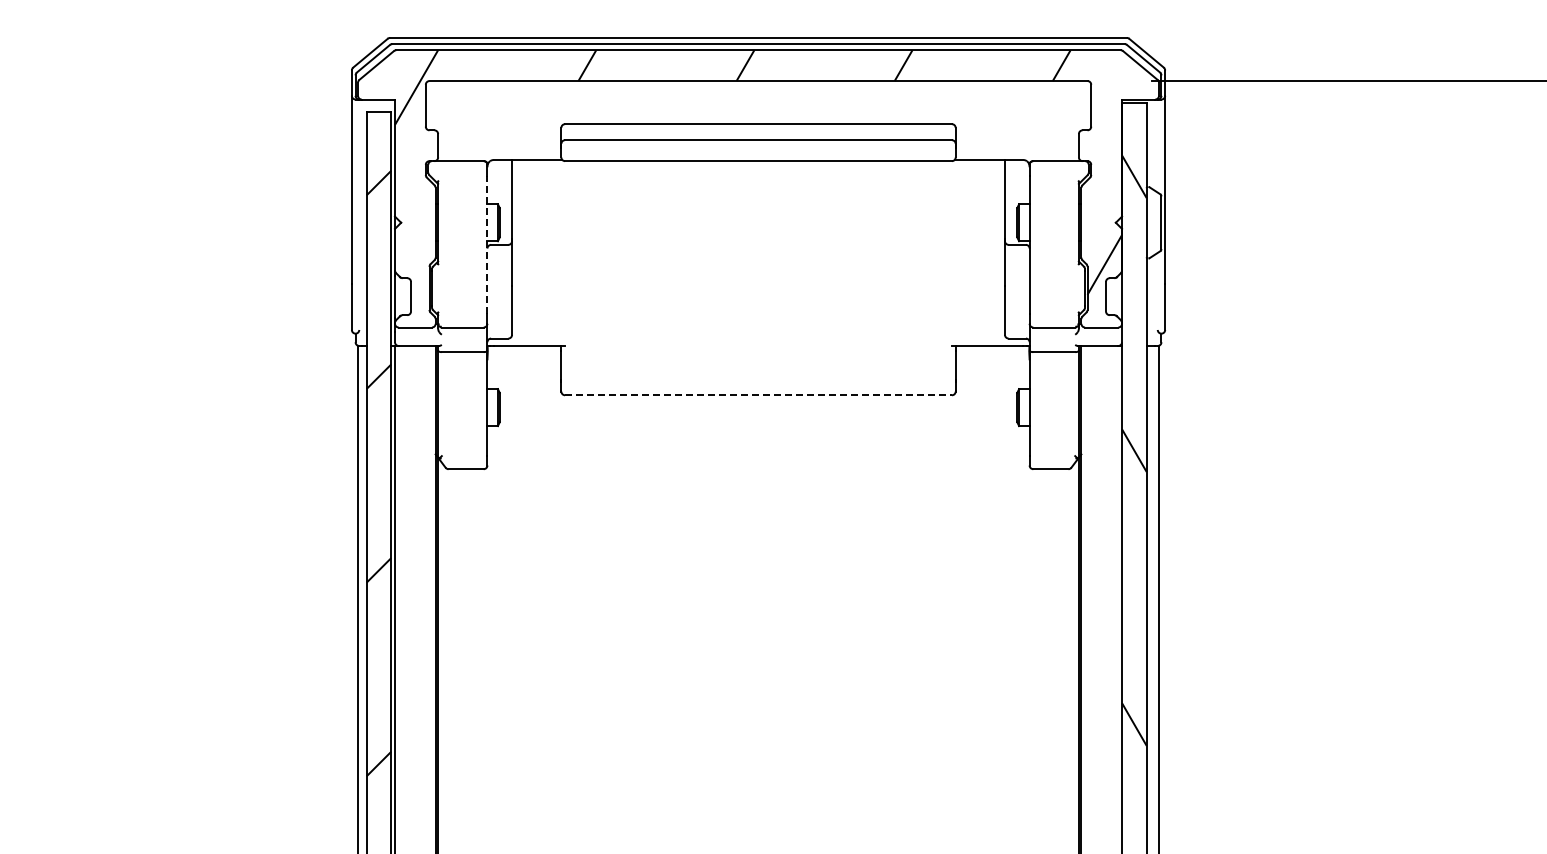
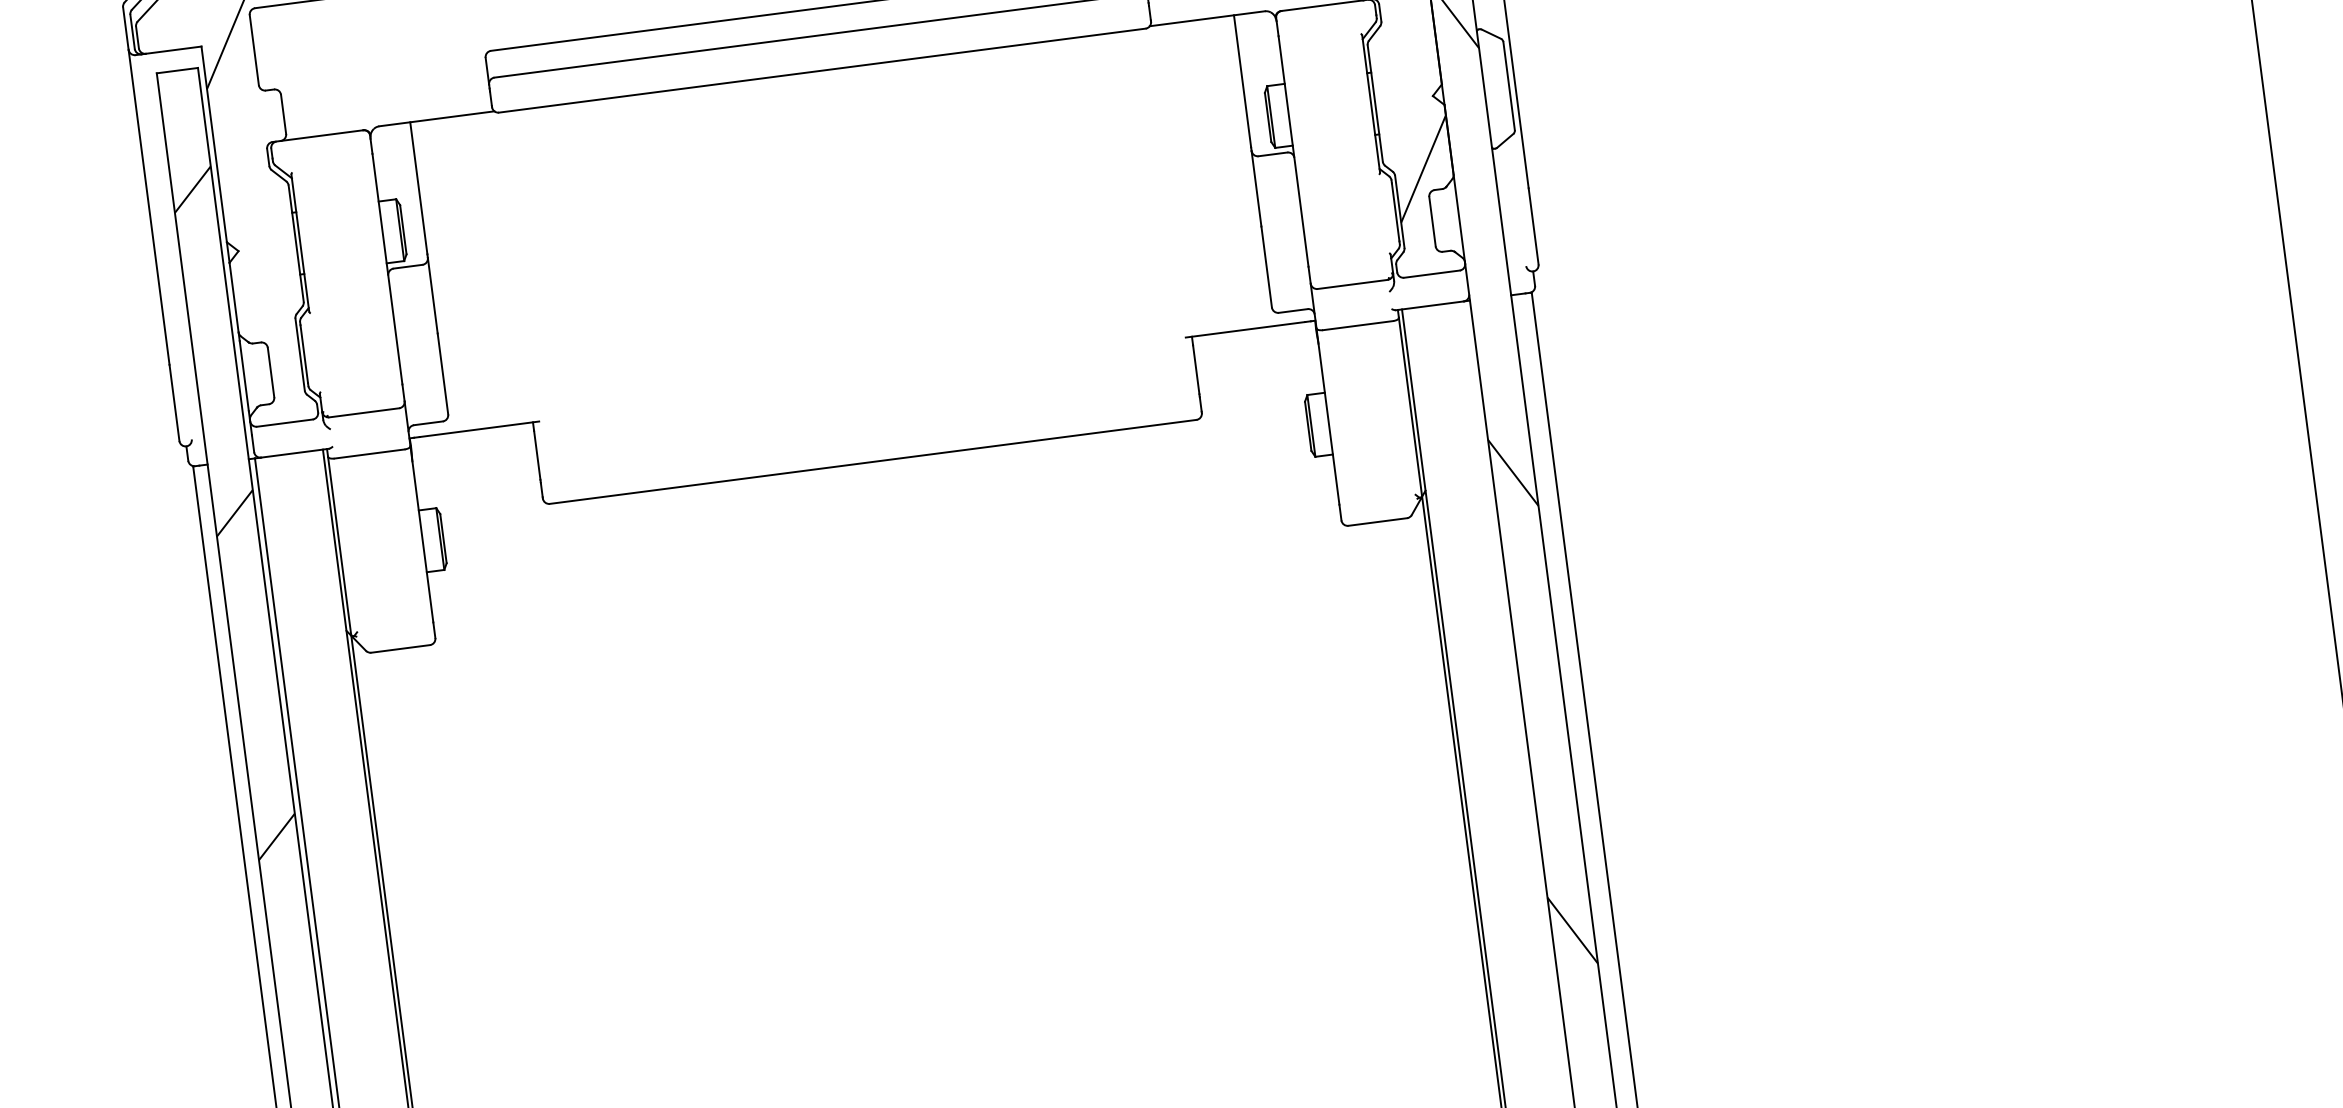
line: (487, 244) -> (387, 268), dashed -> solid
line: (759, 395) -> (874, 462), dashed -> solid

